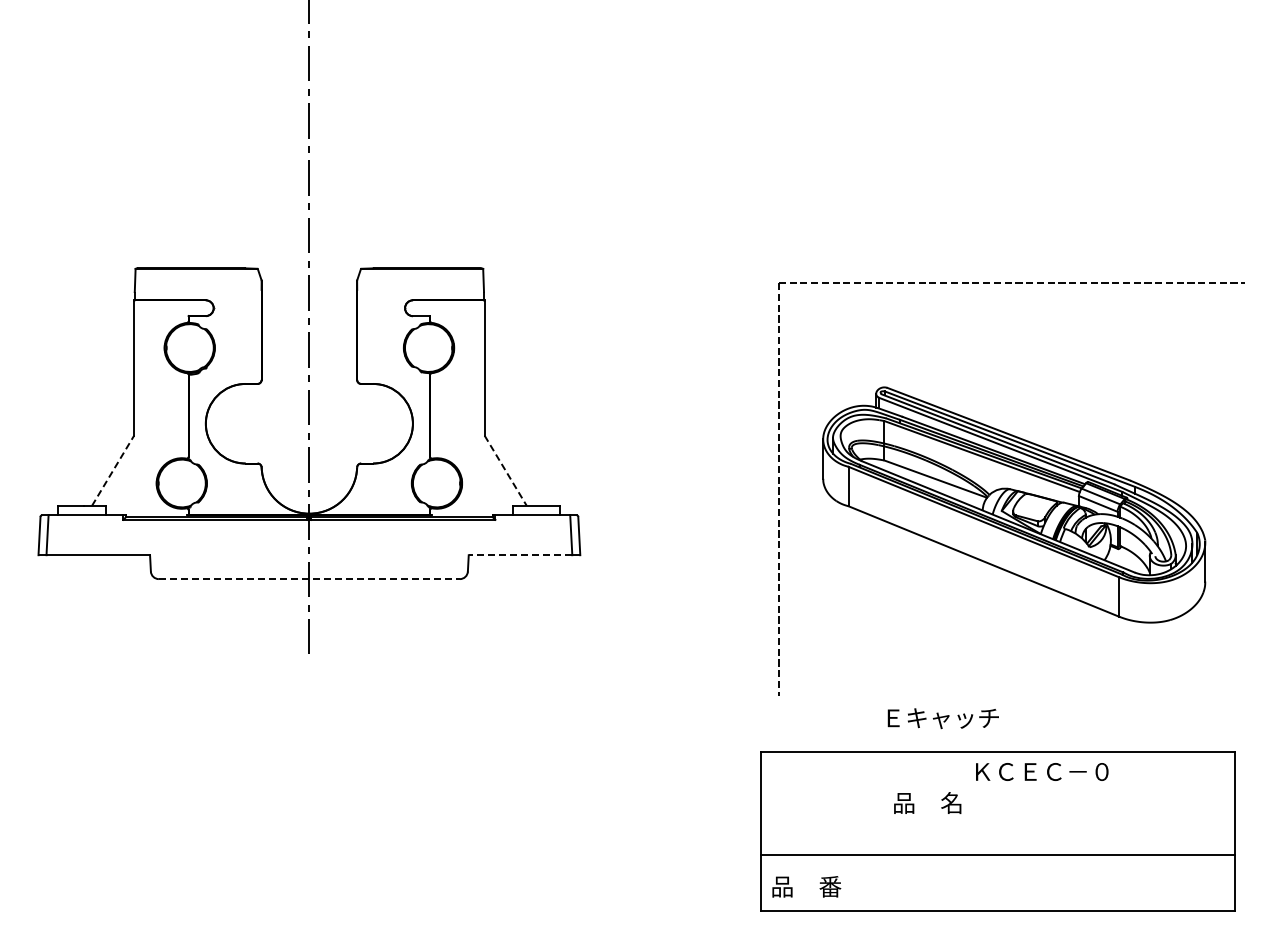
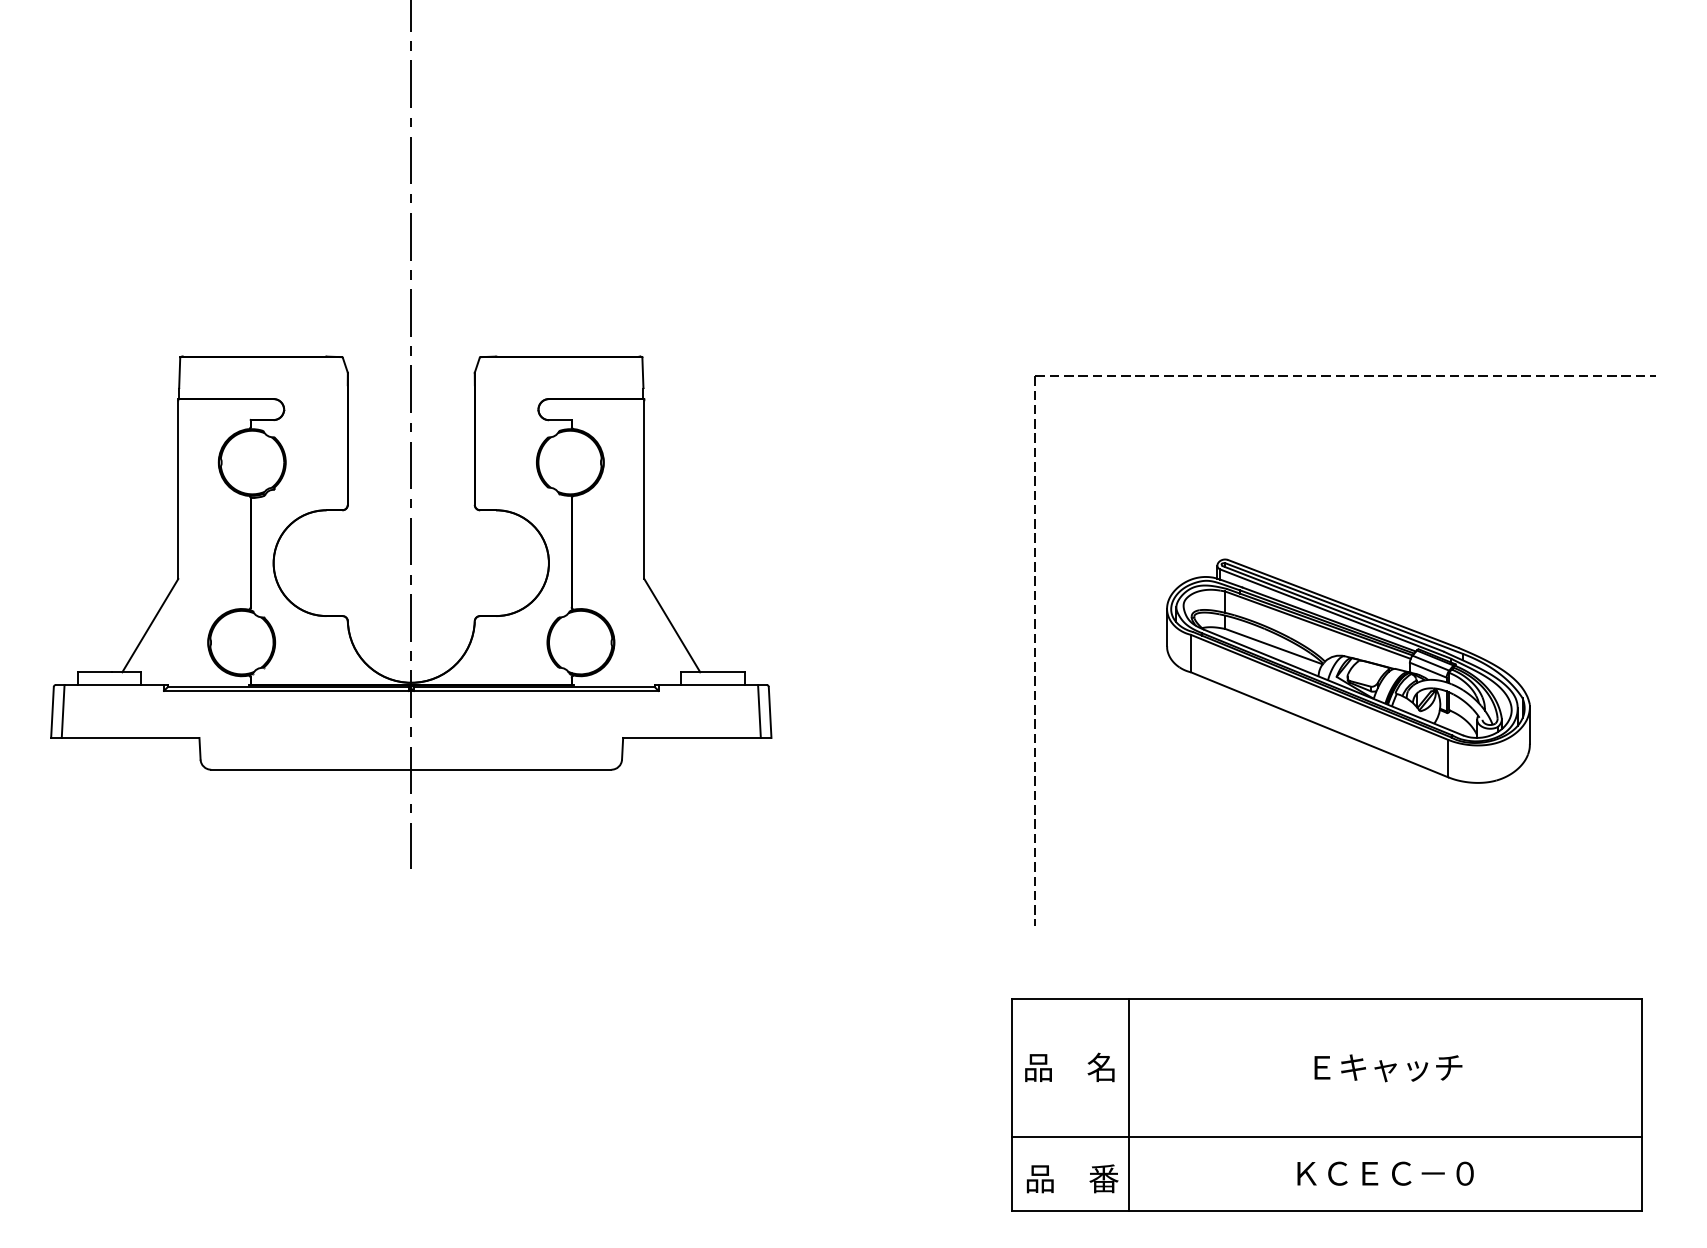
line: (113, 470) -> (150, 625), dashed -> solid
line: (505, 470) -> (672, 625), dashed -> solid
part: (1014, 504) -> (1348, 670), size x0.71
line: (520, 555) -> (691, 738), dashed -> solid
line: (309, 579) -> (411, 770), dashed -> solid
text: (942, 718) -> (1387, 1068), moved
text: (1042, 771) -> (1385, 1173), moved
text: (927, 802) -> (1069, 1066), moved
line: (848, 830) -> (1128, 1103), added

